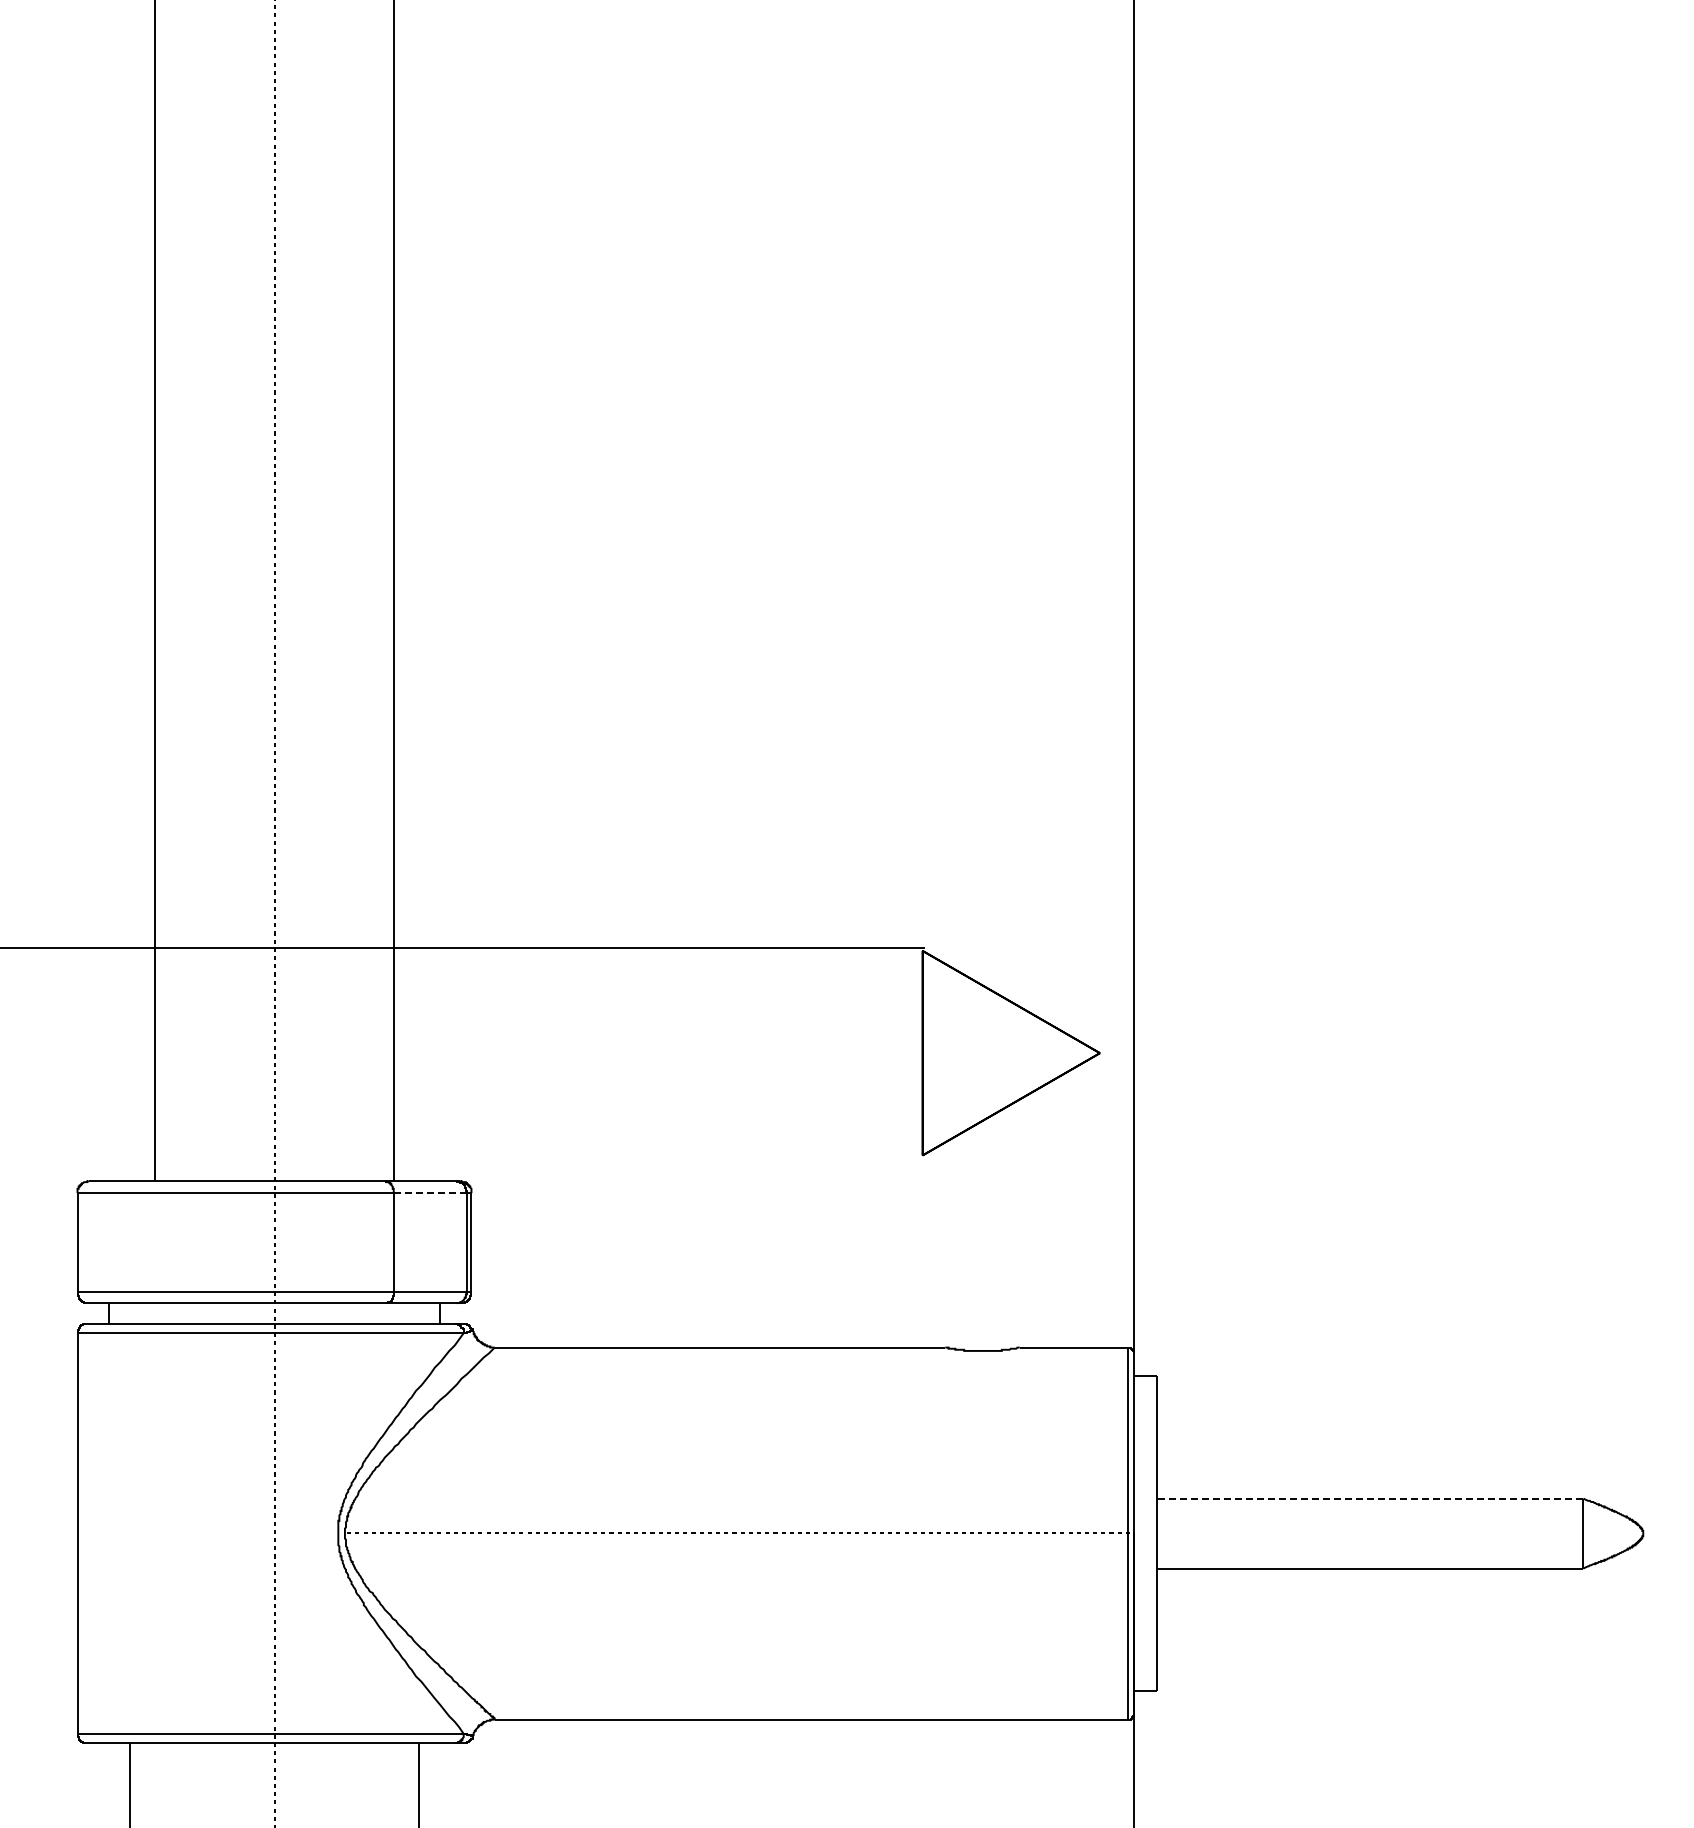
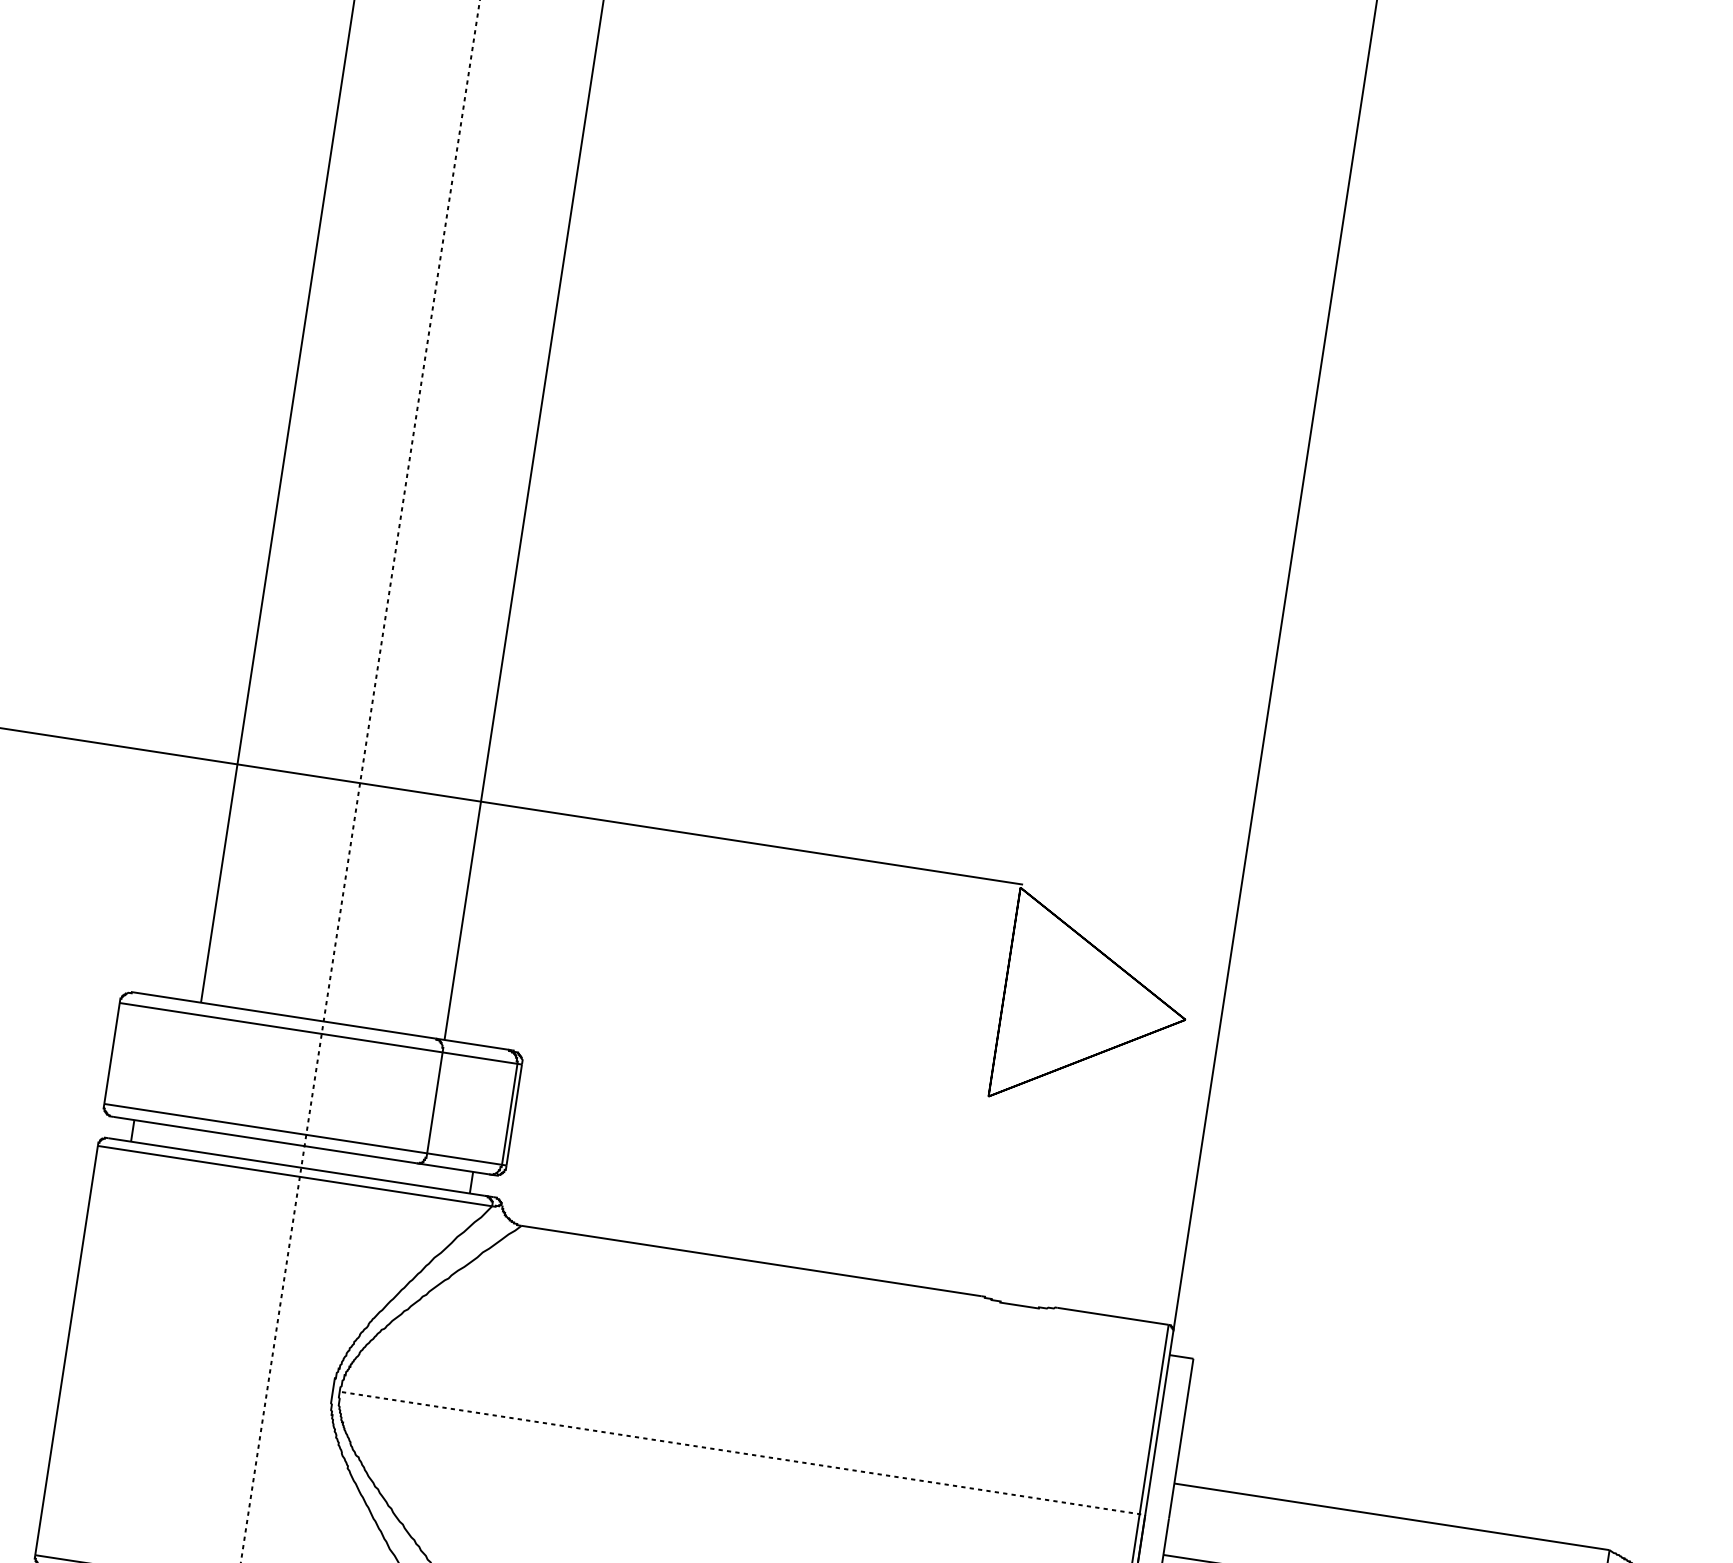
line: (430, 1193) -> (480, 1058), dashed -> solid
line: (1369, 1498) -> (1391, 1516), dashed -> solid

